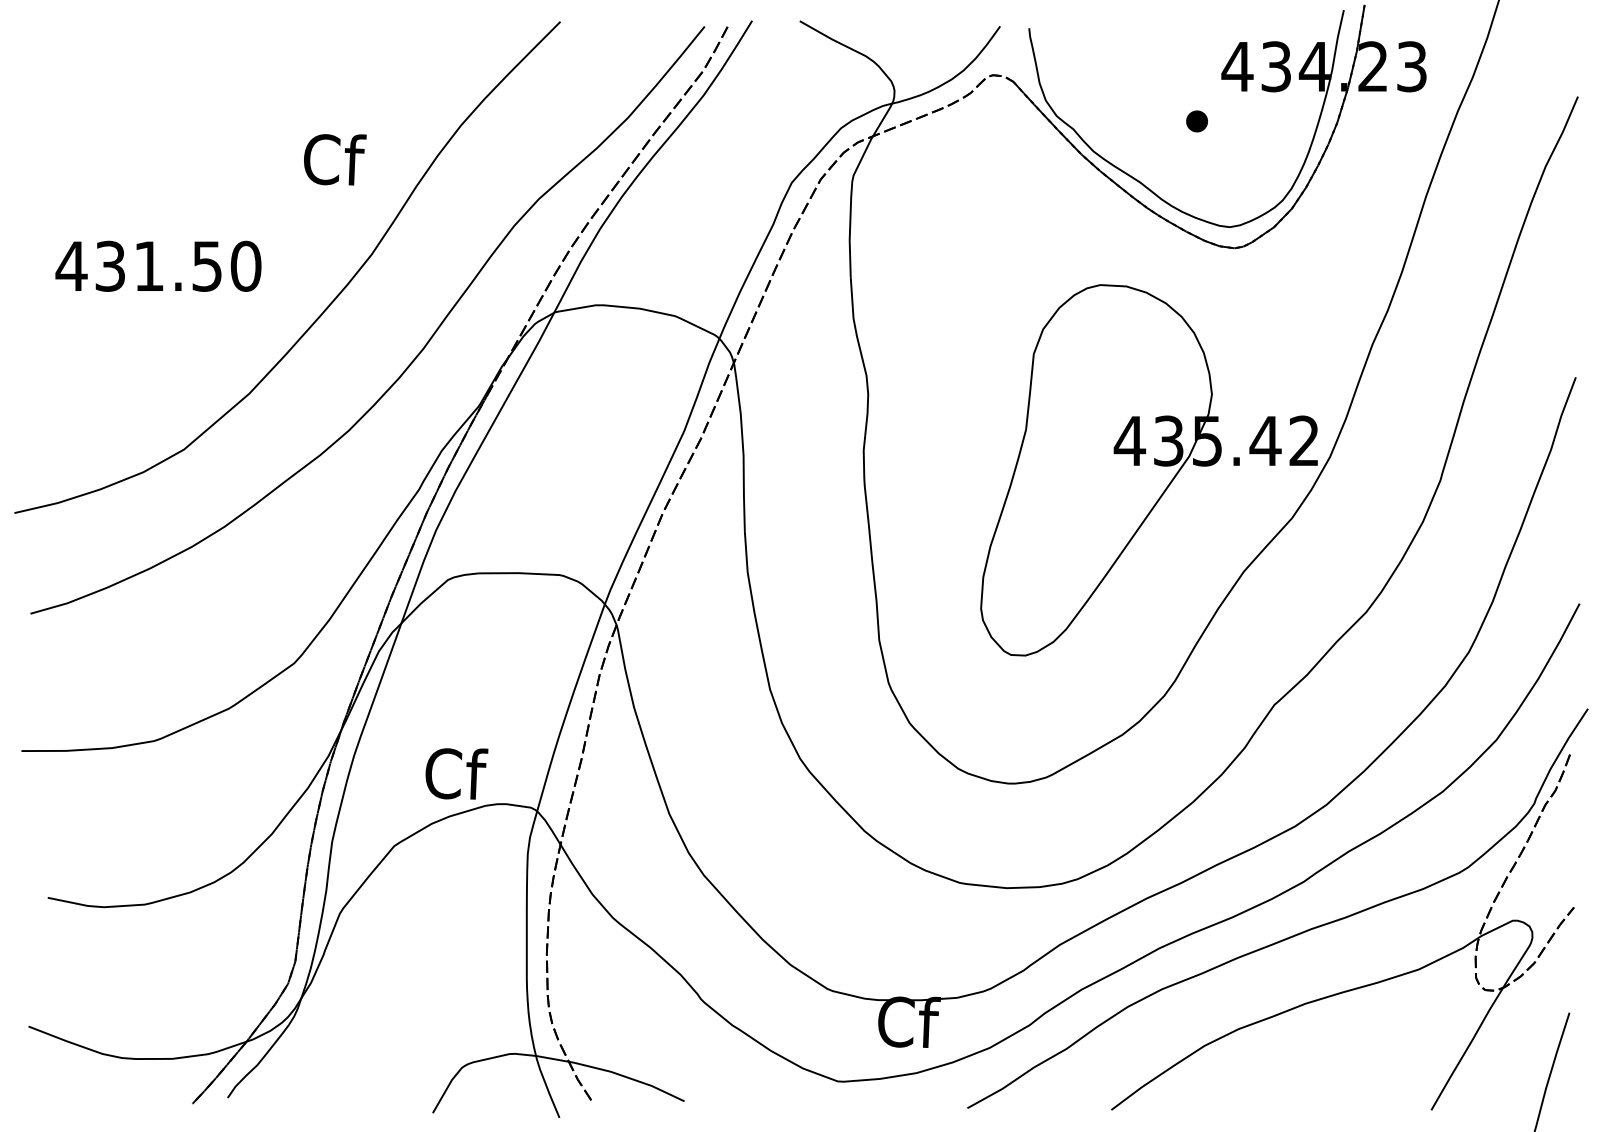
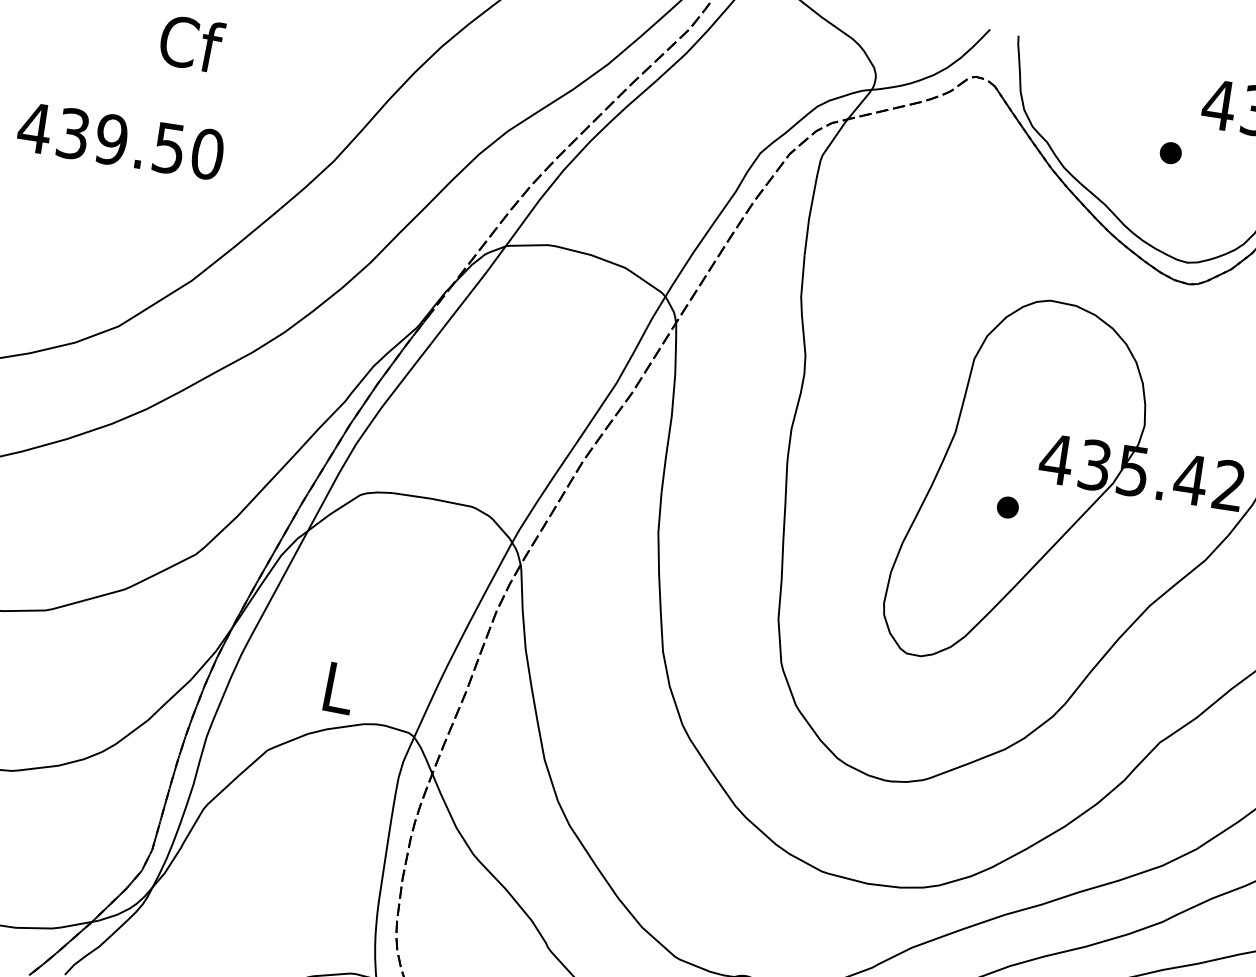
text: (335, 159) -> (192, 43), moved
text: (148, 265) -> (111, 138), 431.50 -> 439.50
part: (1088, 495) -> (1007, 507), added
text: (456, 773) -> (339, 687), Cf -> L

